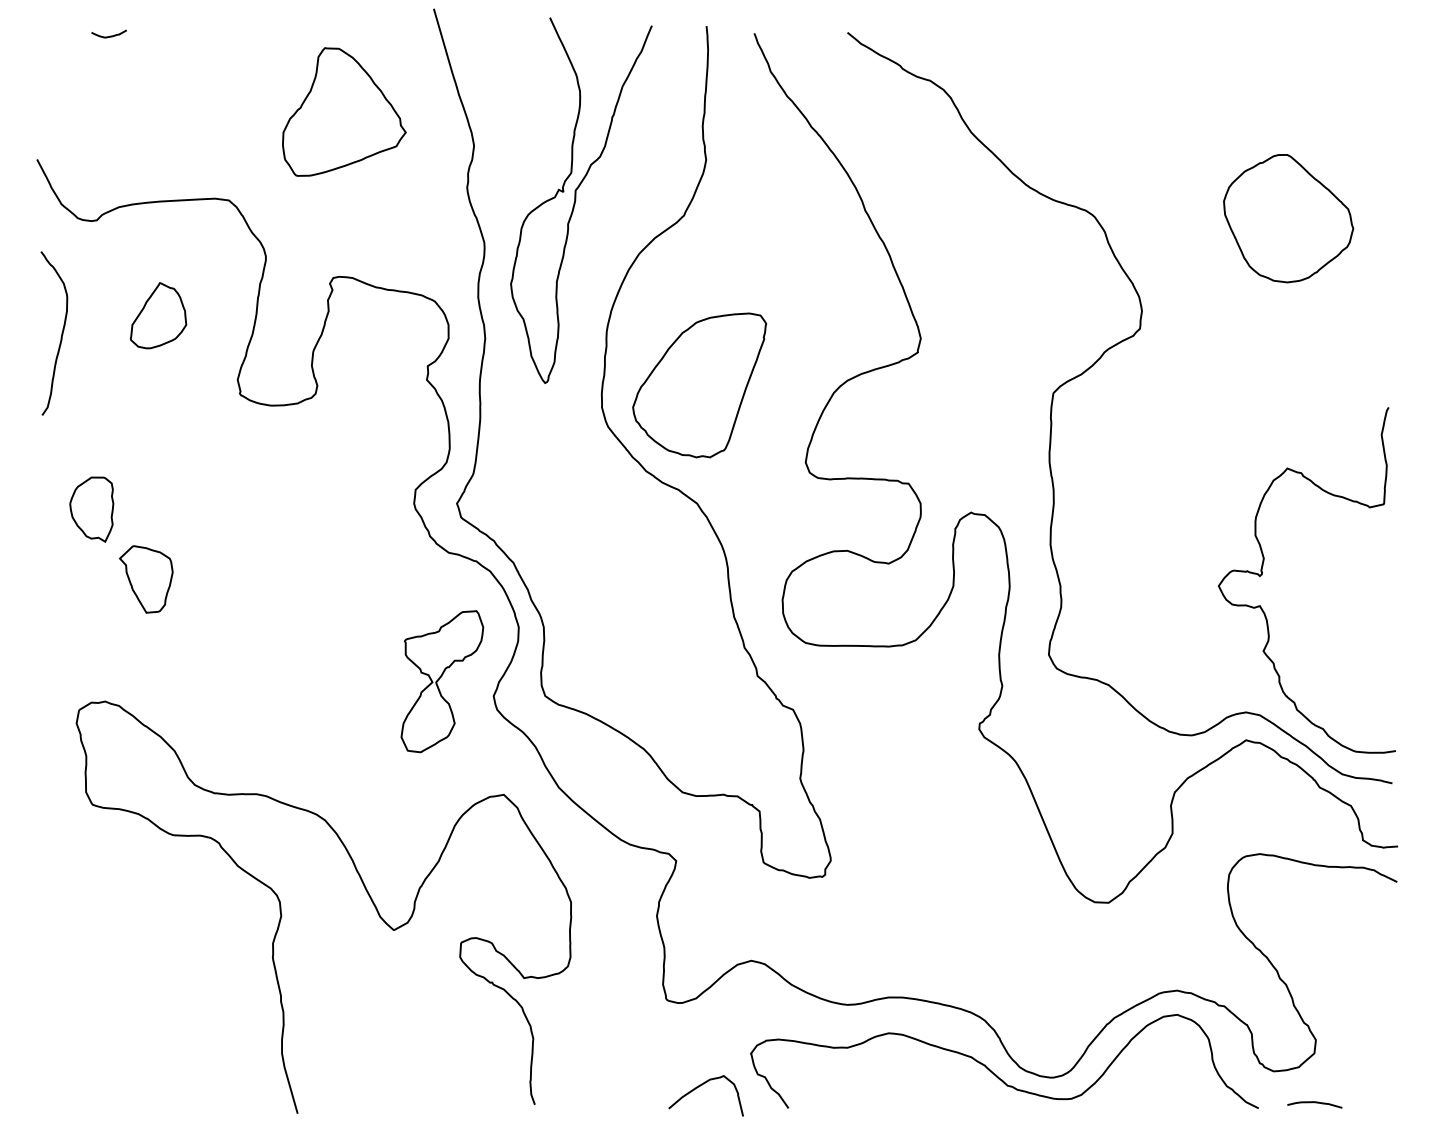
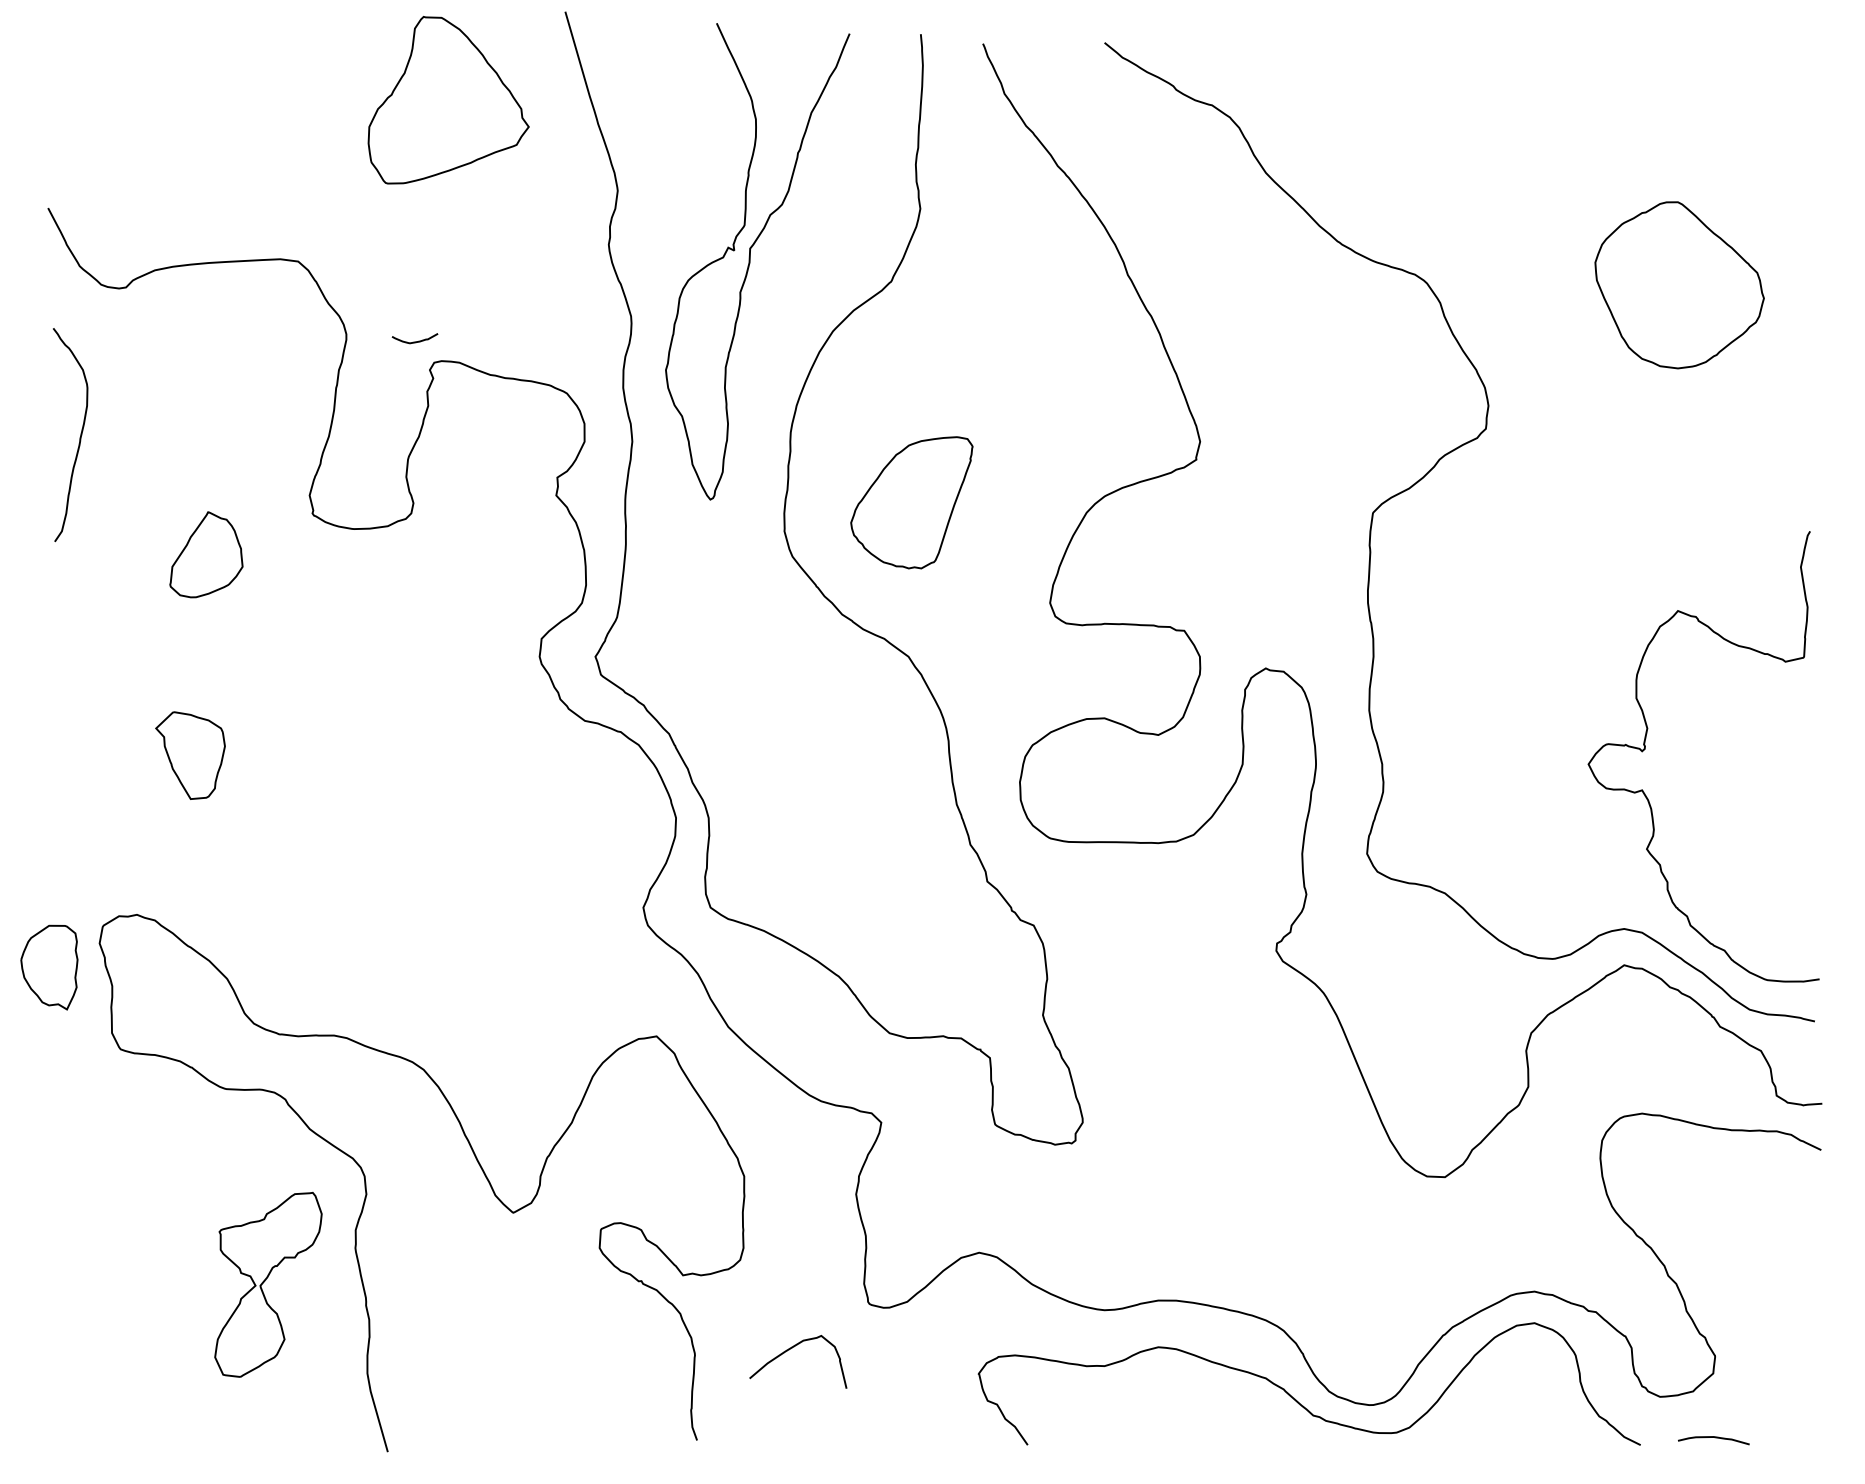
curve: (108, 36) -> (414, 341), moved
part: (344, 112) -> (448, 100), moved
part: (158, 315) -> (206, 554), moved
part: (699, 385) -> (911, 502), size x0.7
part: (91, 509) -> (49, 967), moved
part: (442, 681) -> (268, 1284), moved
curve: (699, 1087) -> (789, 1350), moved

